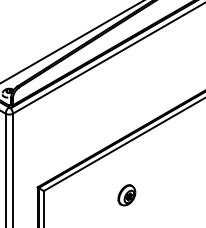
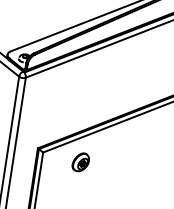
part: (126, 195) -> (80, 162), moved

